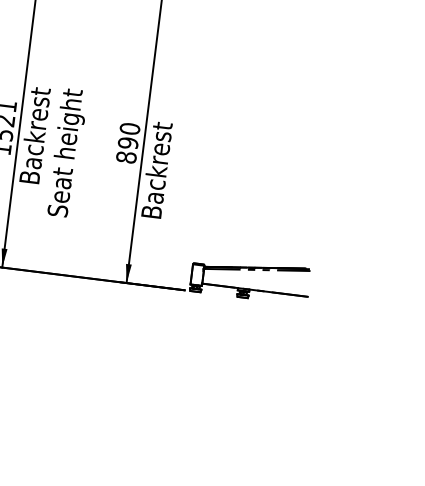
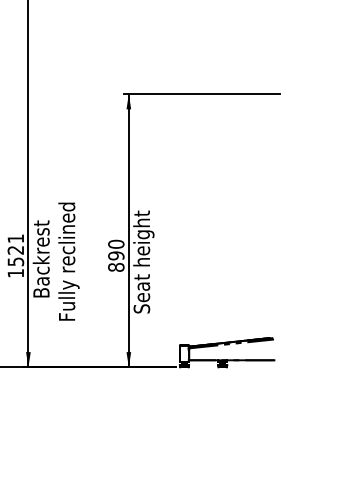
text: (68, 142) -> (68, 261), Seat height -> Fully reclined
text: (161, 154) -> (143, 261), Backrest -> Seat height

